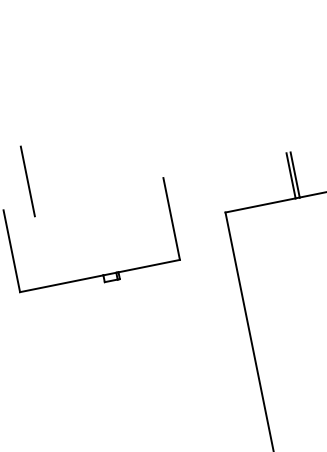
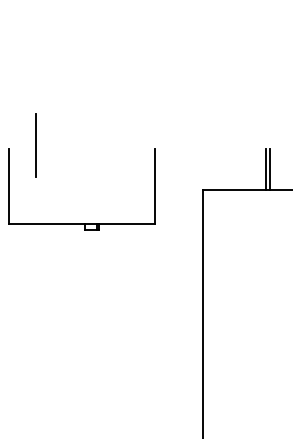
line: (27, 181) -> (35, 145), moved

